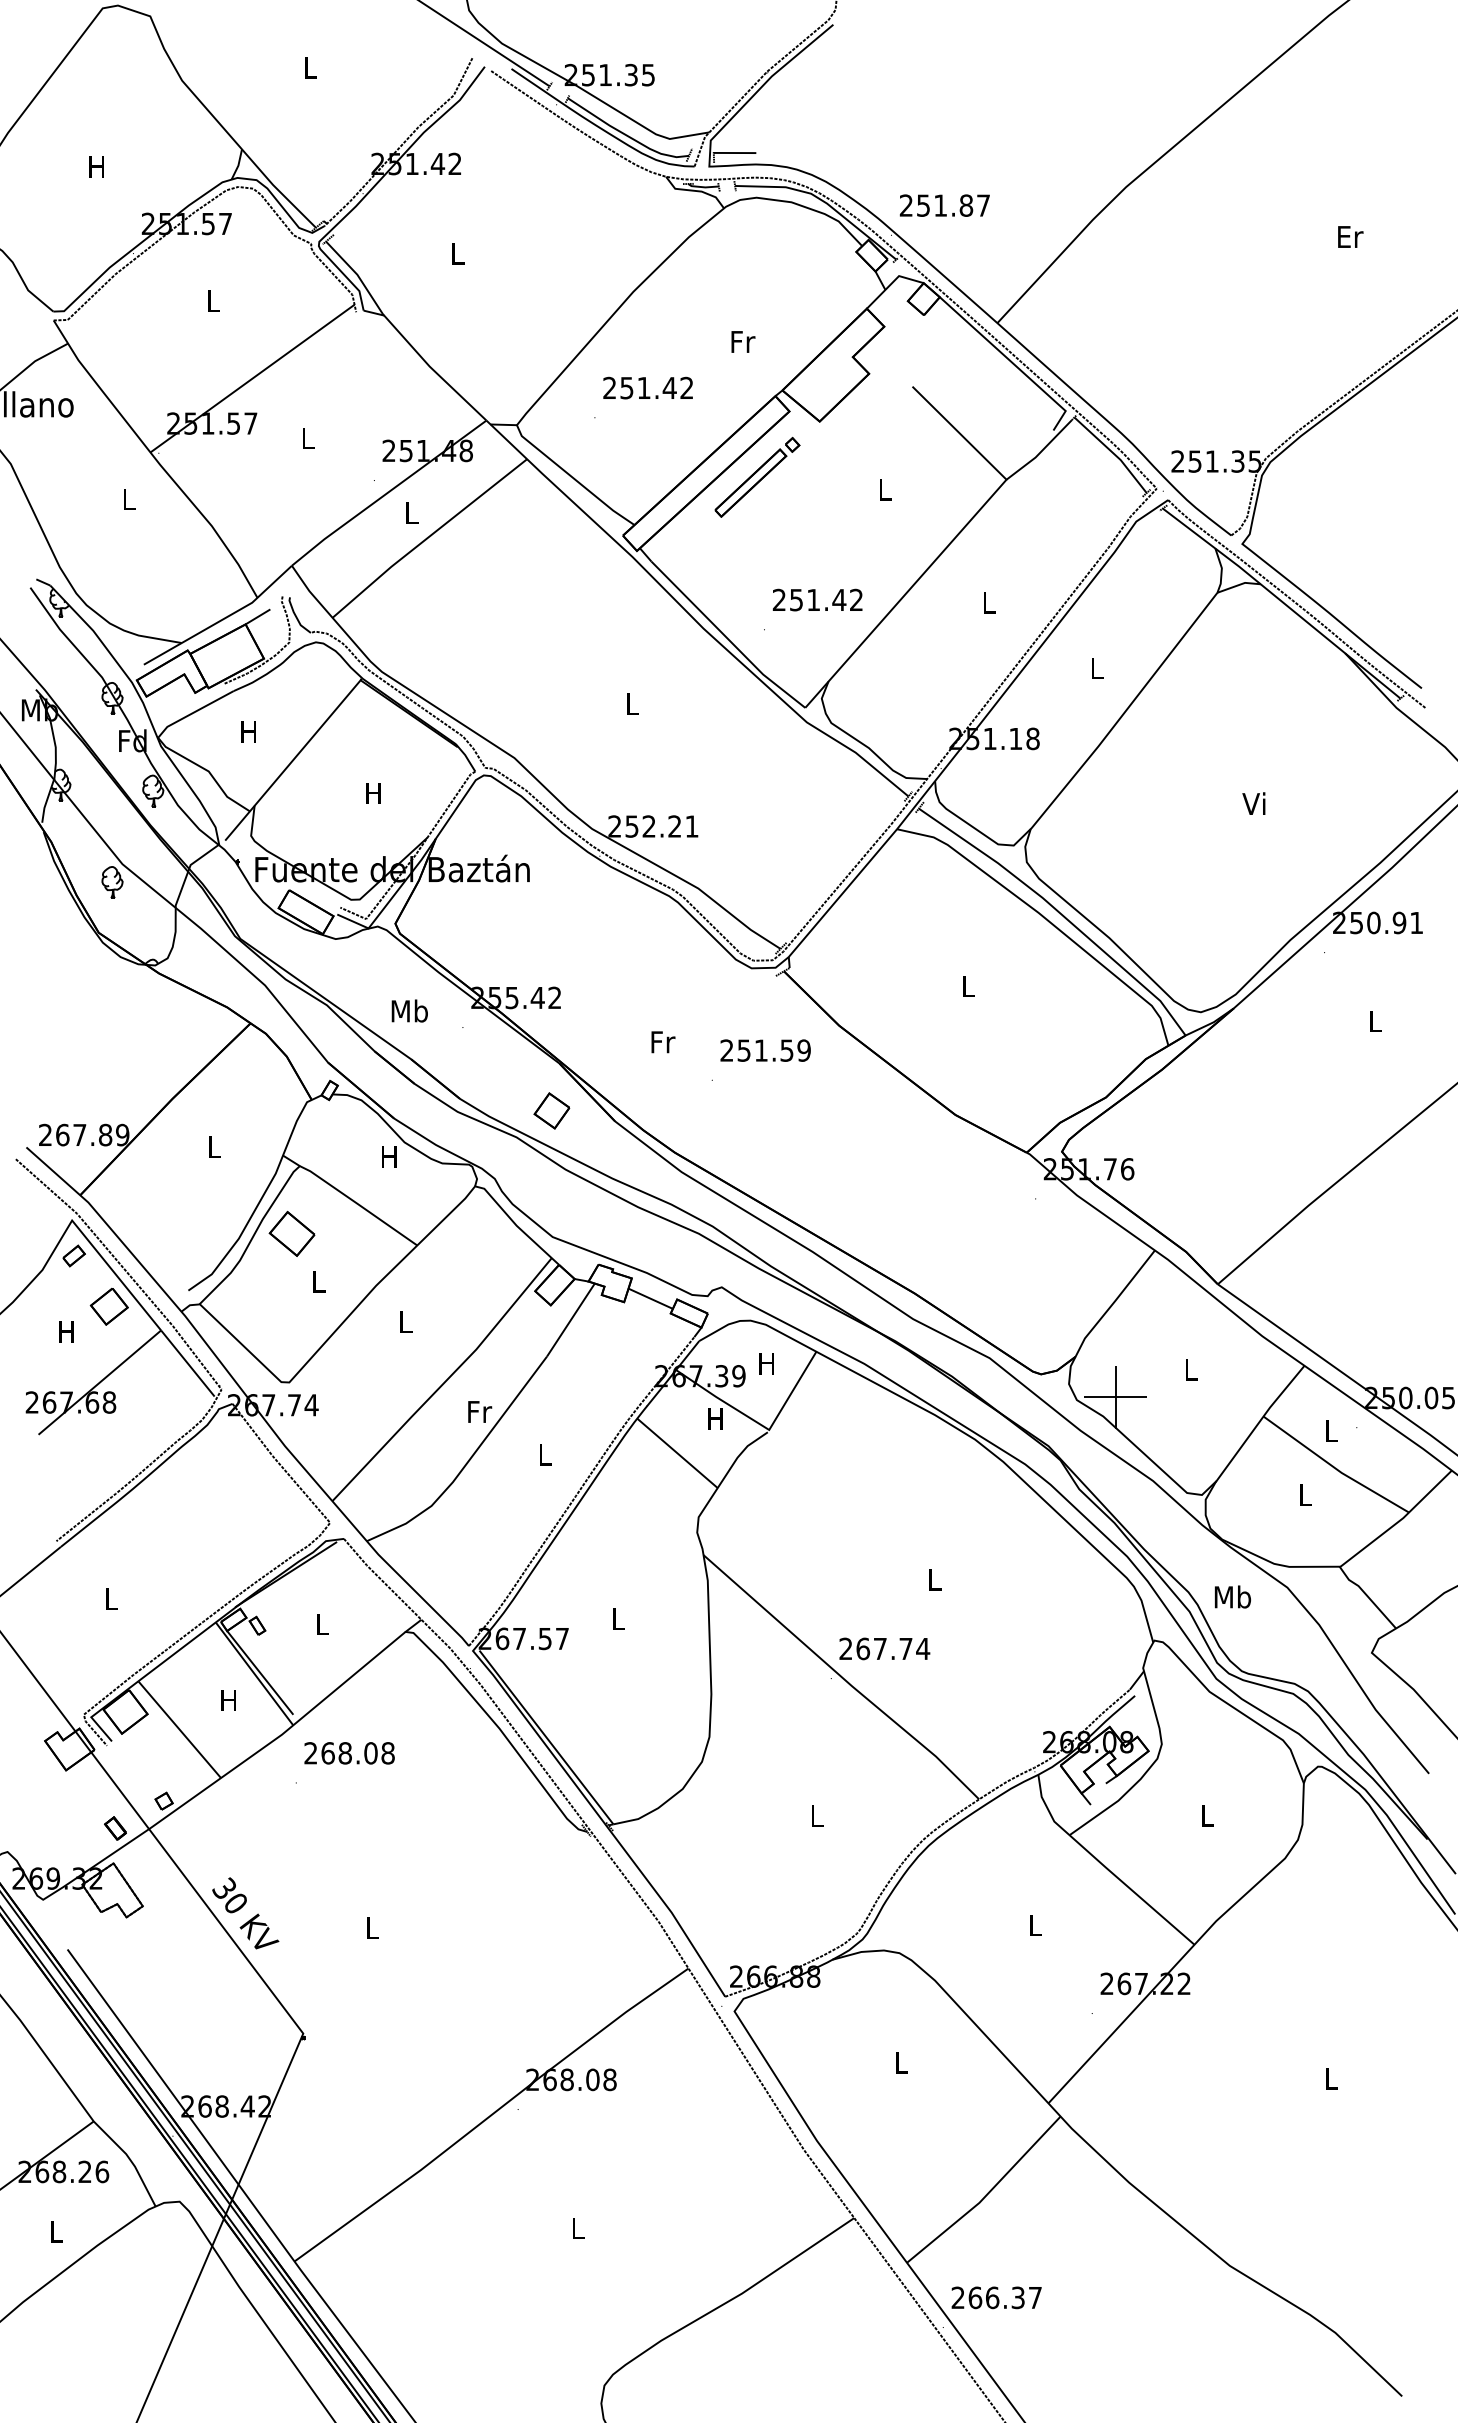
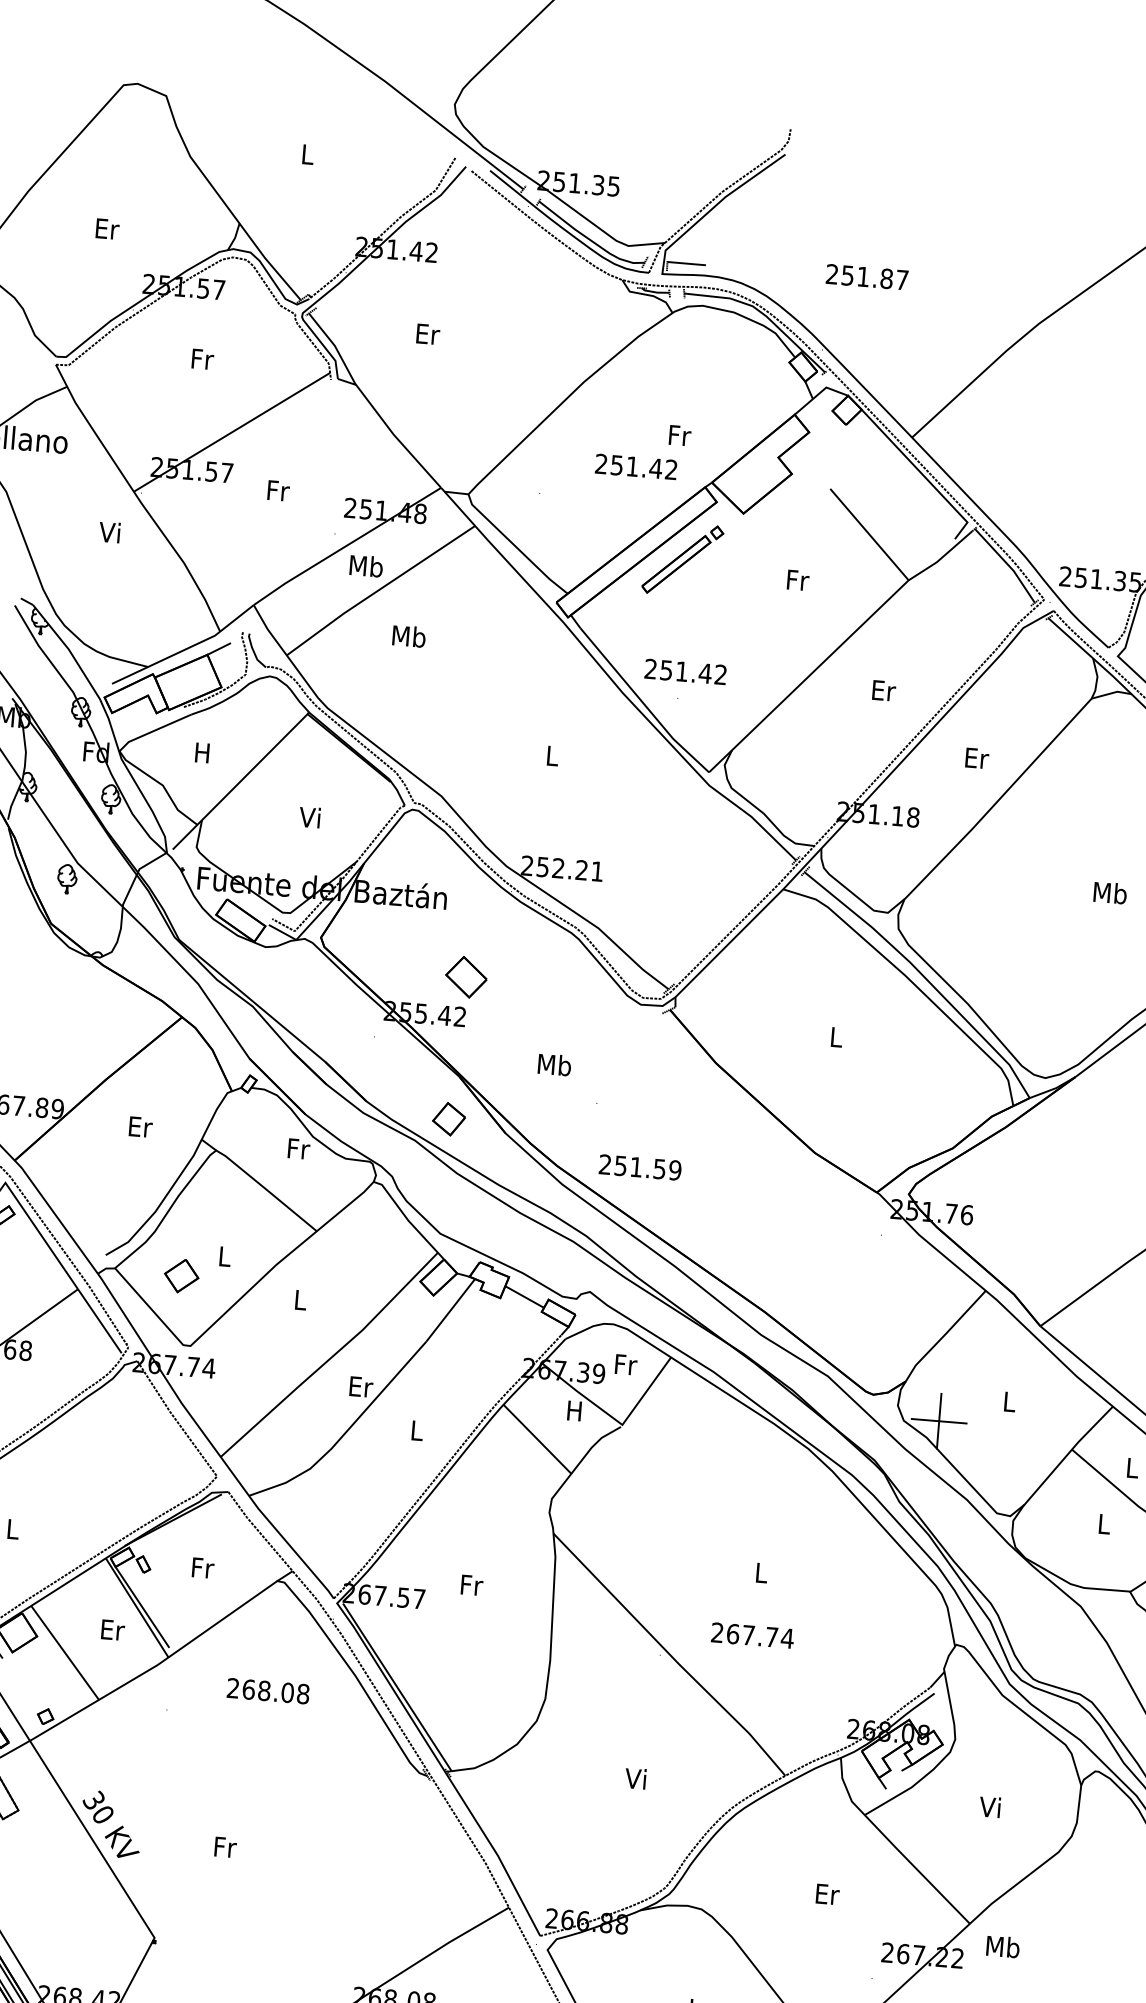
text: (97, 167) -> (107, 229), H -> Er
text: (944, 205) -> (866, 277), moved
text: (458, 253) -> (428, 334), L -> Er
text: (214, 301) -> (203, 359), L -> Fr
text: (647, 387) -> (635, 466), moved
text: (308, 438) -> (278, 490), L -> Fr
text: (885, 489) -> (798, 580), L -> Fr
text: (127, 498) -> (109, 531), L -> Vi
text: (411, 512) -> (366, 565), L -> Mb
text: (817, 599) -> (685, 671), moved
text: (989, 602) -> (884, 690), L -> Er
text: (1097, 668) -> (977, 758), L -> Er
text: (371, 792) -> (309, 816), H -> Vi
text: (1255, 803) -> (1110, 892), Vi -> Mb
text: (409, 1010) -> (408, 635), moved
text: (662, 1041) -> (554, 1064), Fr -> Mb
text: (765, 1050) -> (640, 1167), moved
text: (215, 1147) -> (141, 1127), L -> Er
text: (390, 1156) -> (299, 1148), H -> Fr
part: (291, 1233) -> (465, 976), moved
part: (108, 1306) -> (180, 1275), moved
text: (767, 1363) -> (625, 1364), H -> Fr
text: (479, 1411) -> (360, 1386), Fr -> Er
text: (1232, 1596) -> (1002, 1946), moved
text: (619, 1618) -> (472, 1584), L -> Fr
text: (323, 1624) -> (203, 1568), L -> Fr
text: (884, 1648) -> (752, 1635), moved
text: (229, 1700) -> (112, 1630), H -> Er
text: (349, 1753) -> (268, 1691), moved
text: (1205, 1814) -> (989, 1806), L -> Vi
text: (815, 1815) -> (635, 1778), L -> Vi
text: (1036, 1925) -> (828, 1894), L -> Er
text: (372, 1927) -> (225, 1846), L -> Fr

